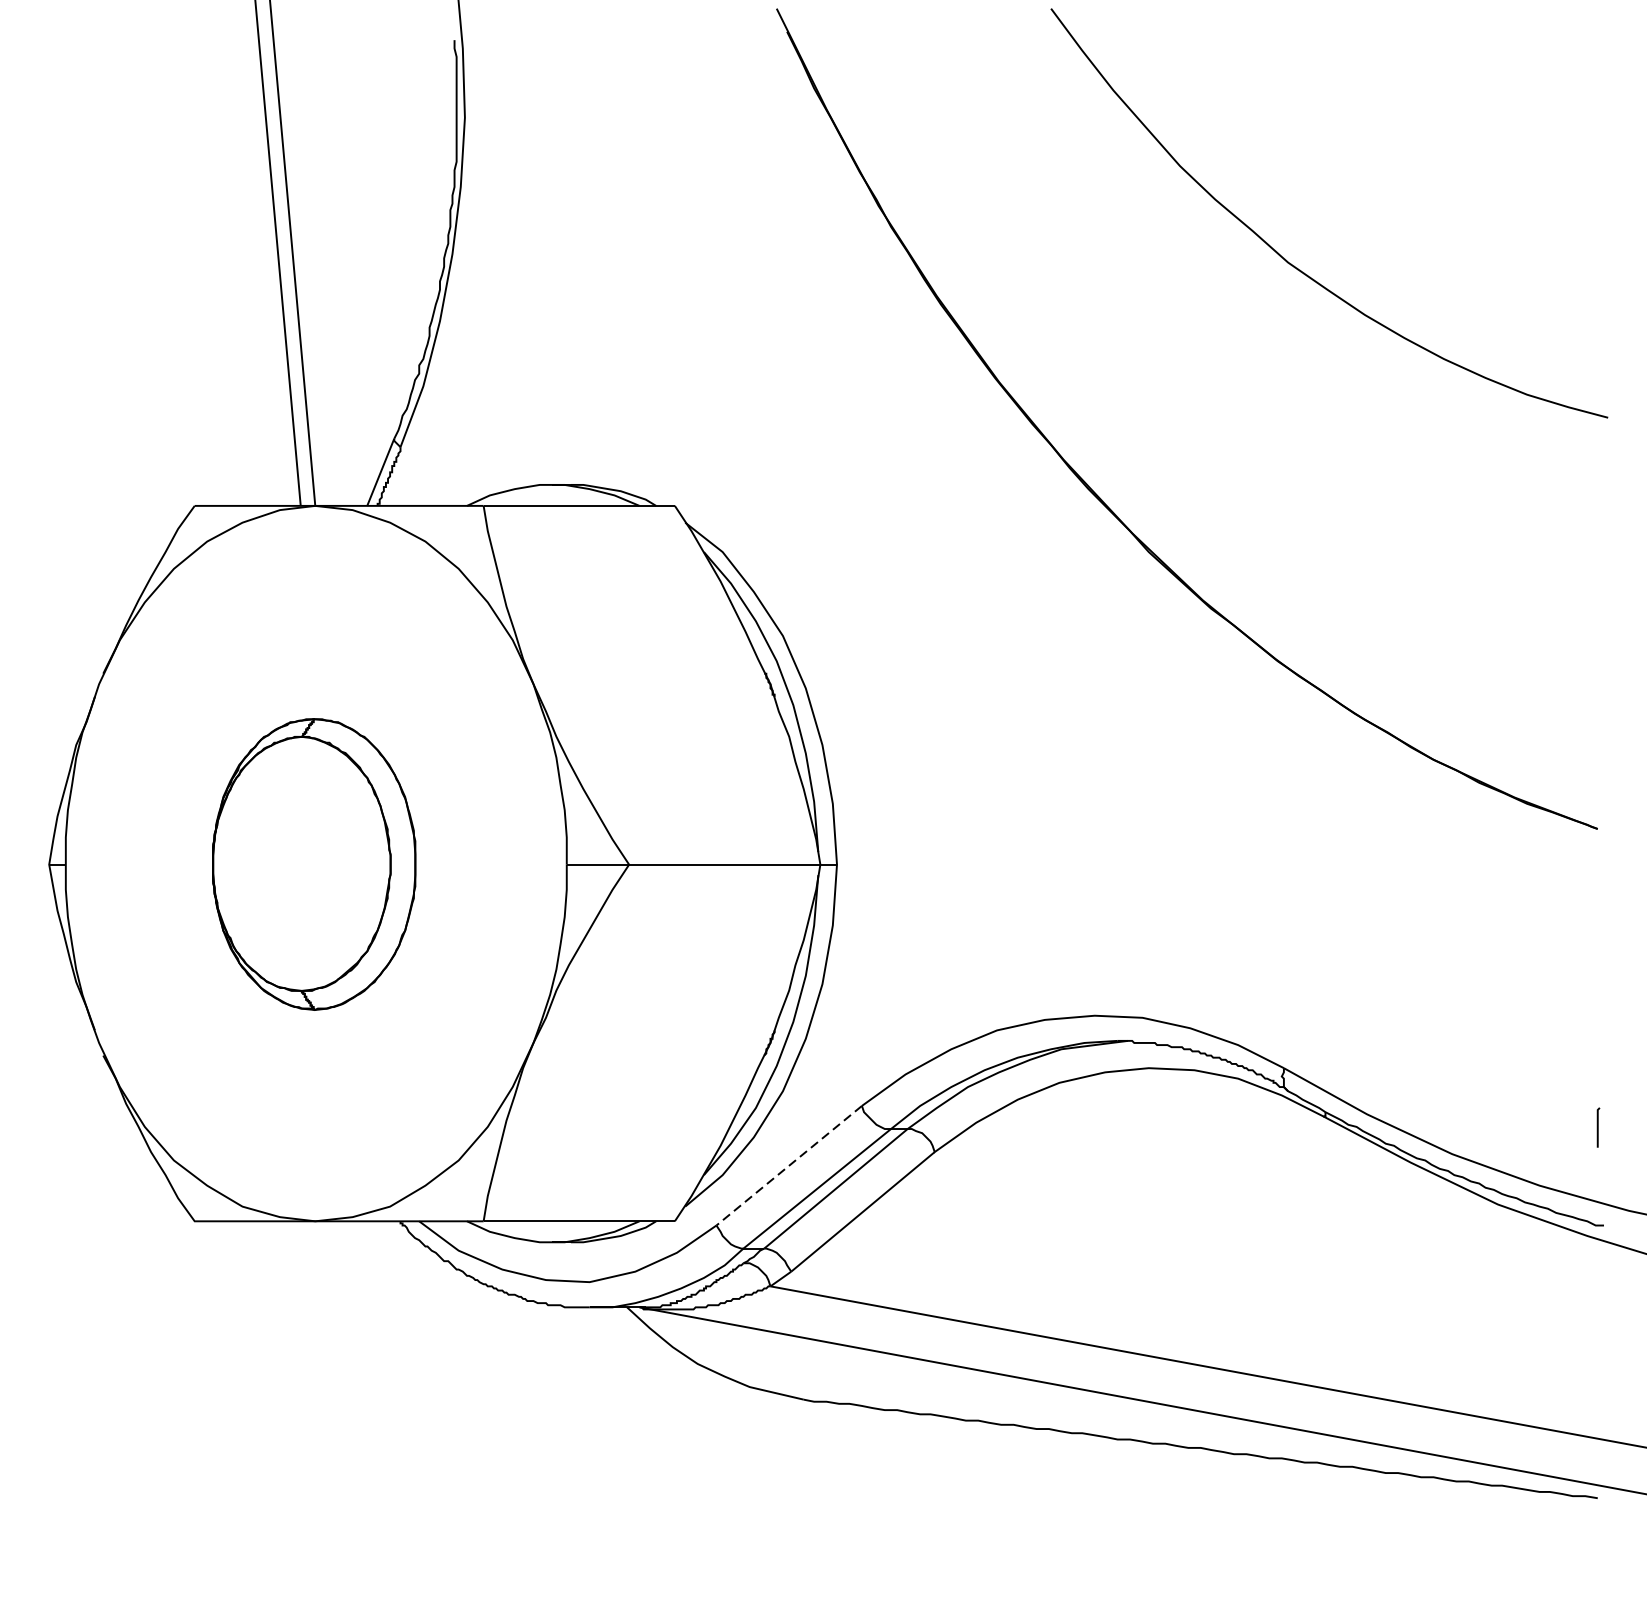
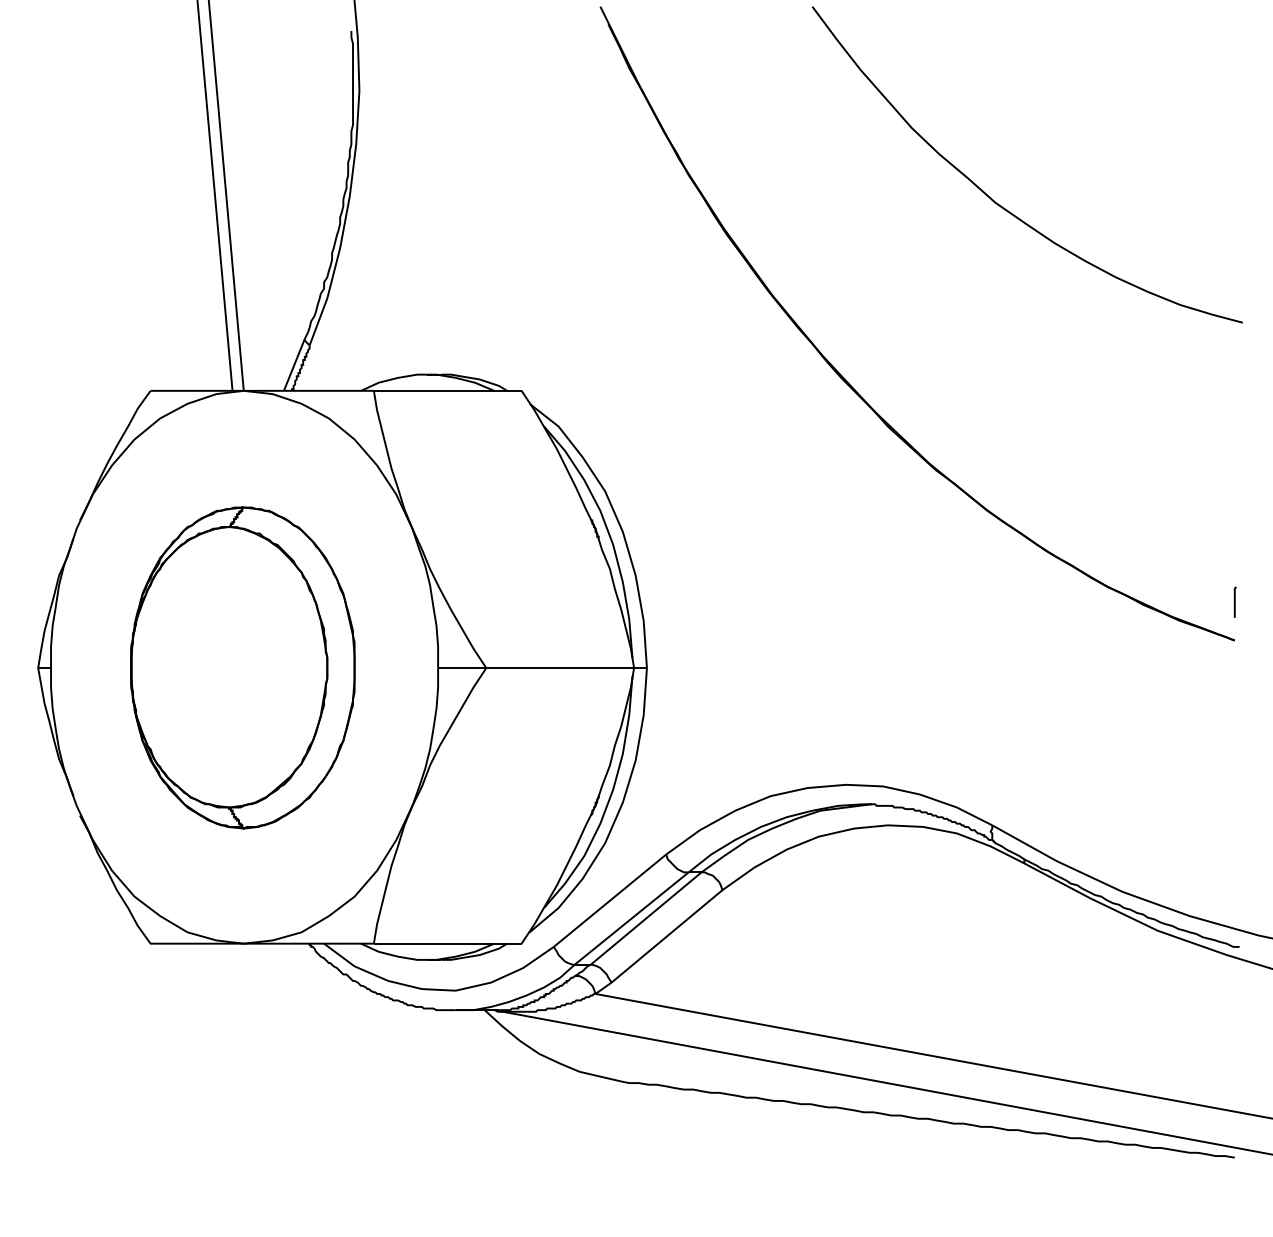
part: (313, 863) -> (242, 667), size x1.43
line: (1597, 1126) -> (1234, 601), moved
line: (789, 1165) -> (610, 900), dashed -> solid

